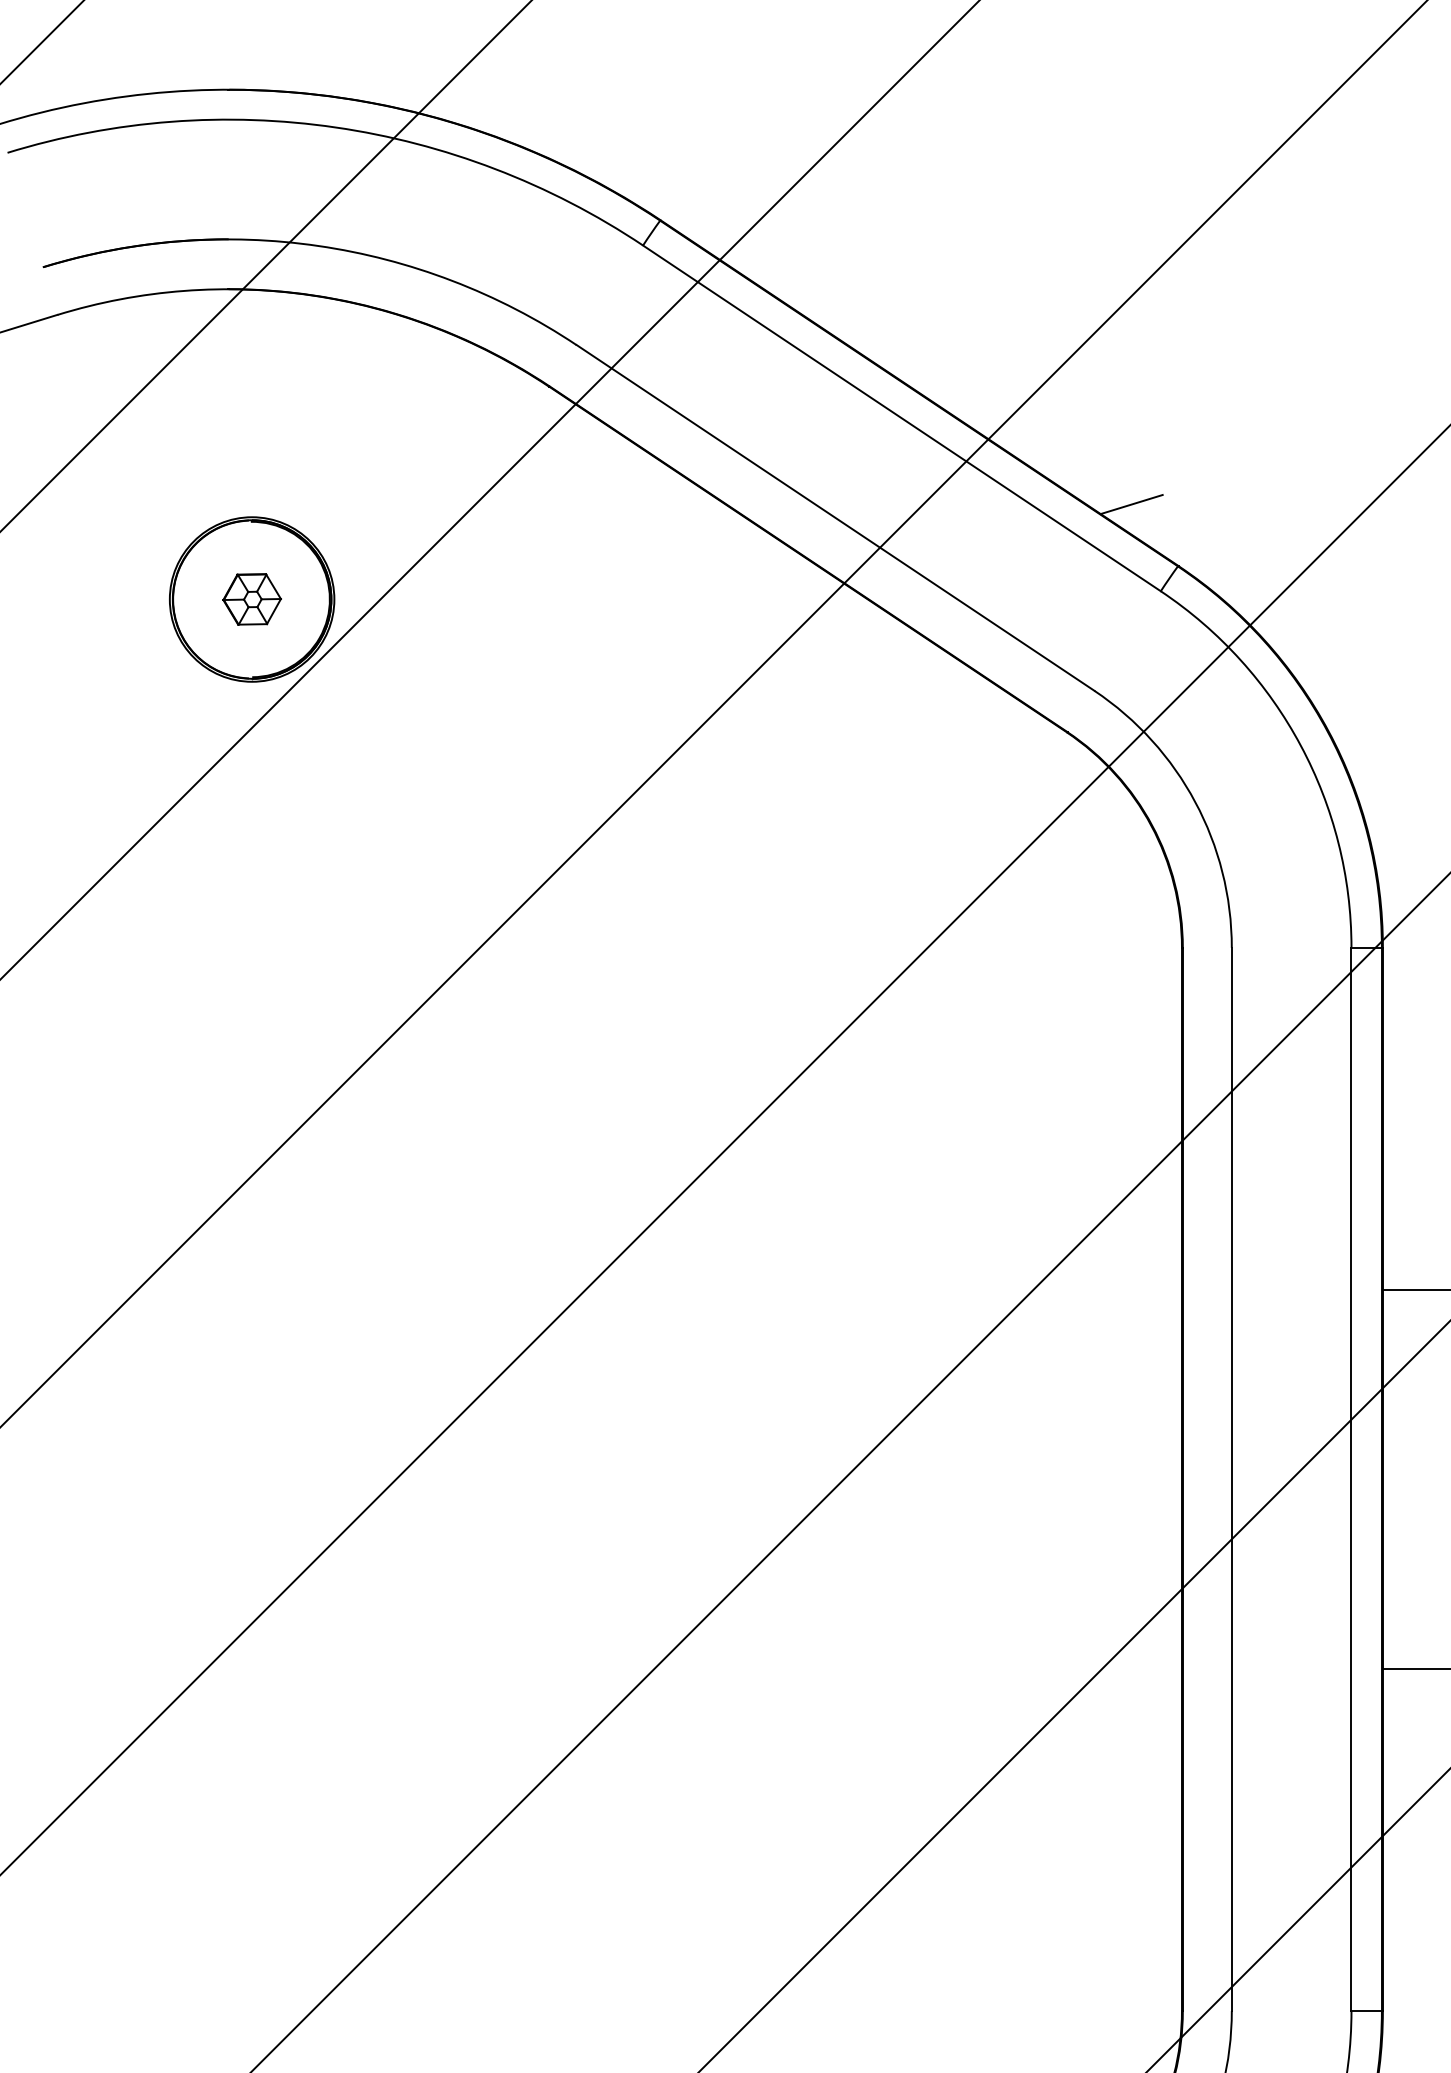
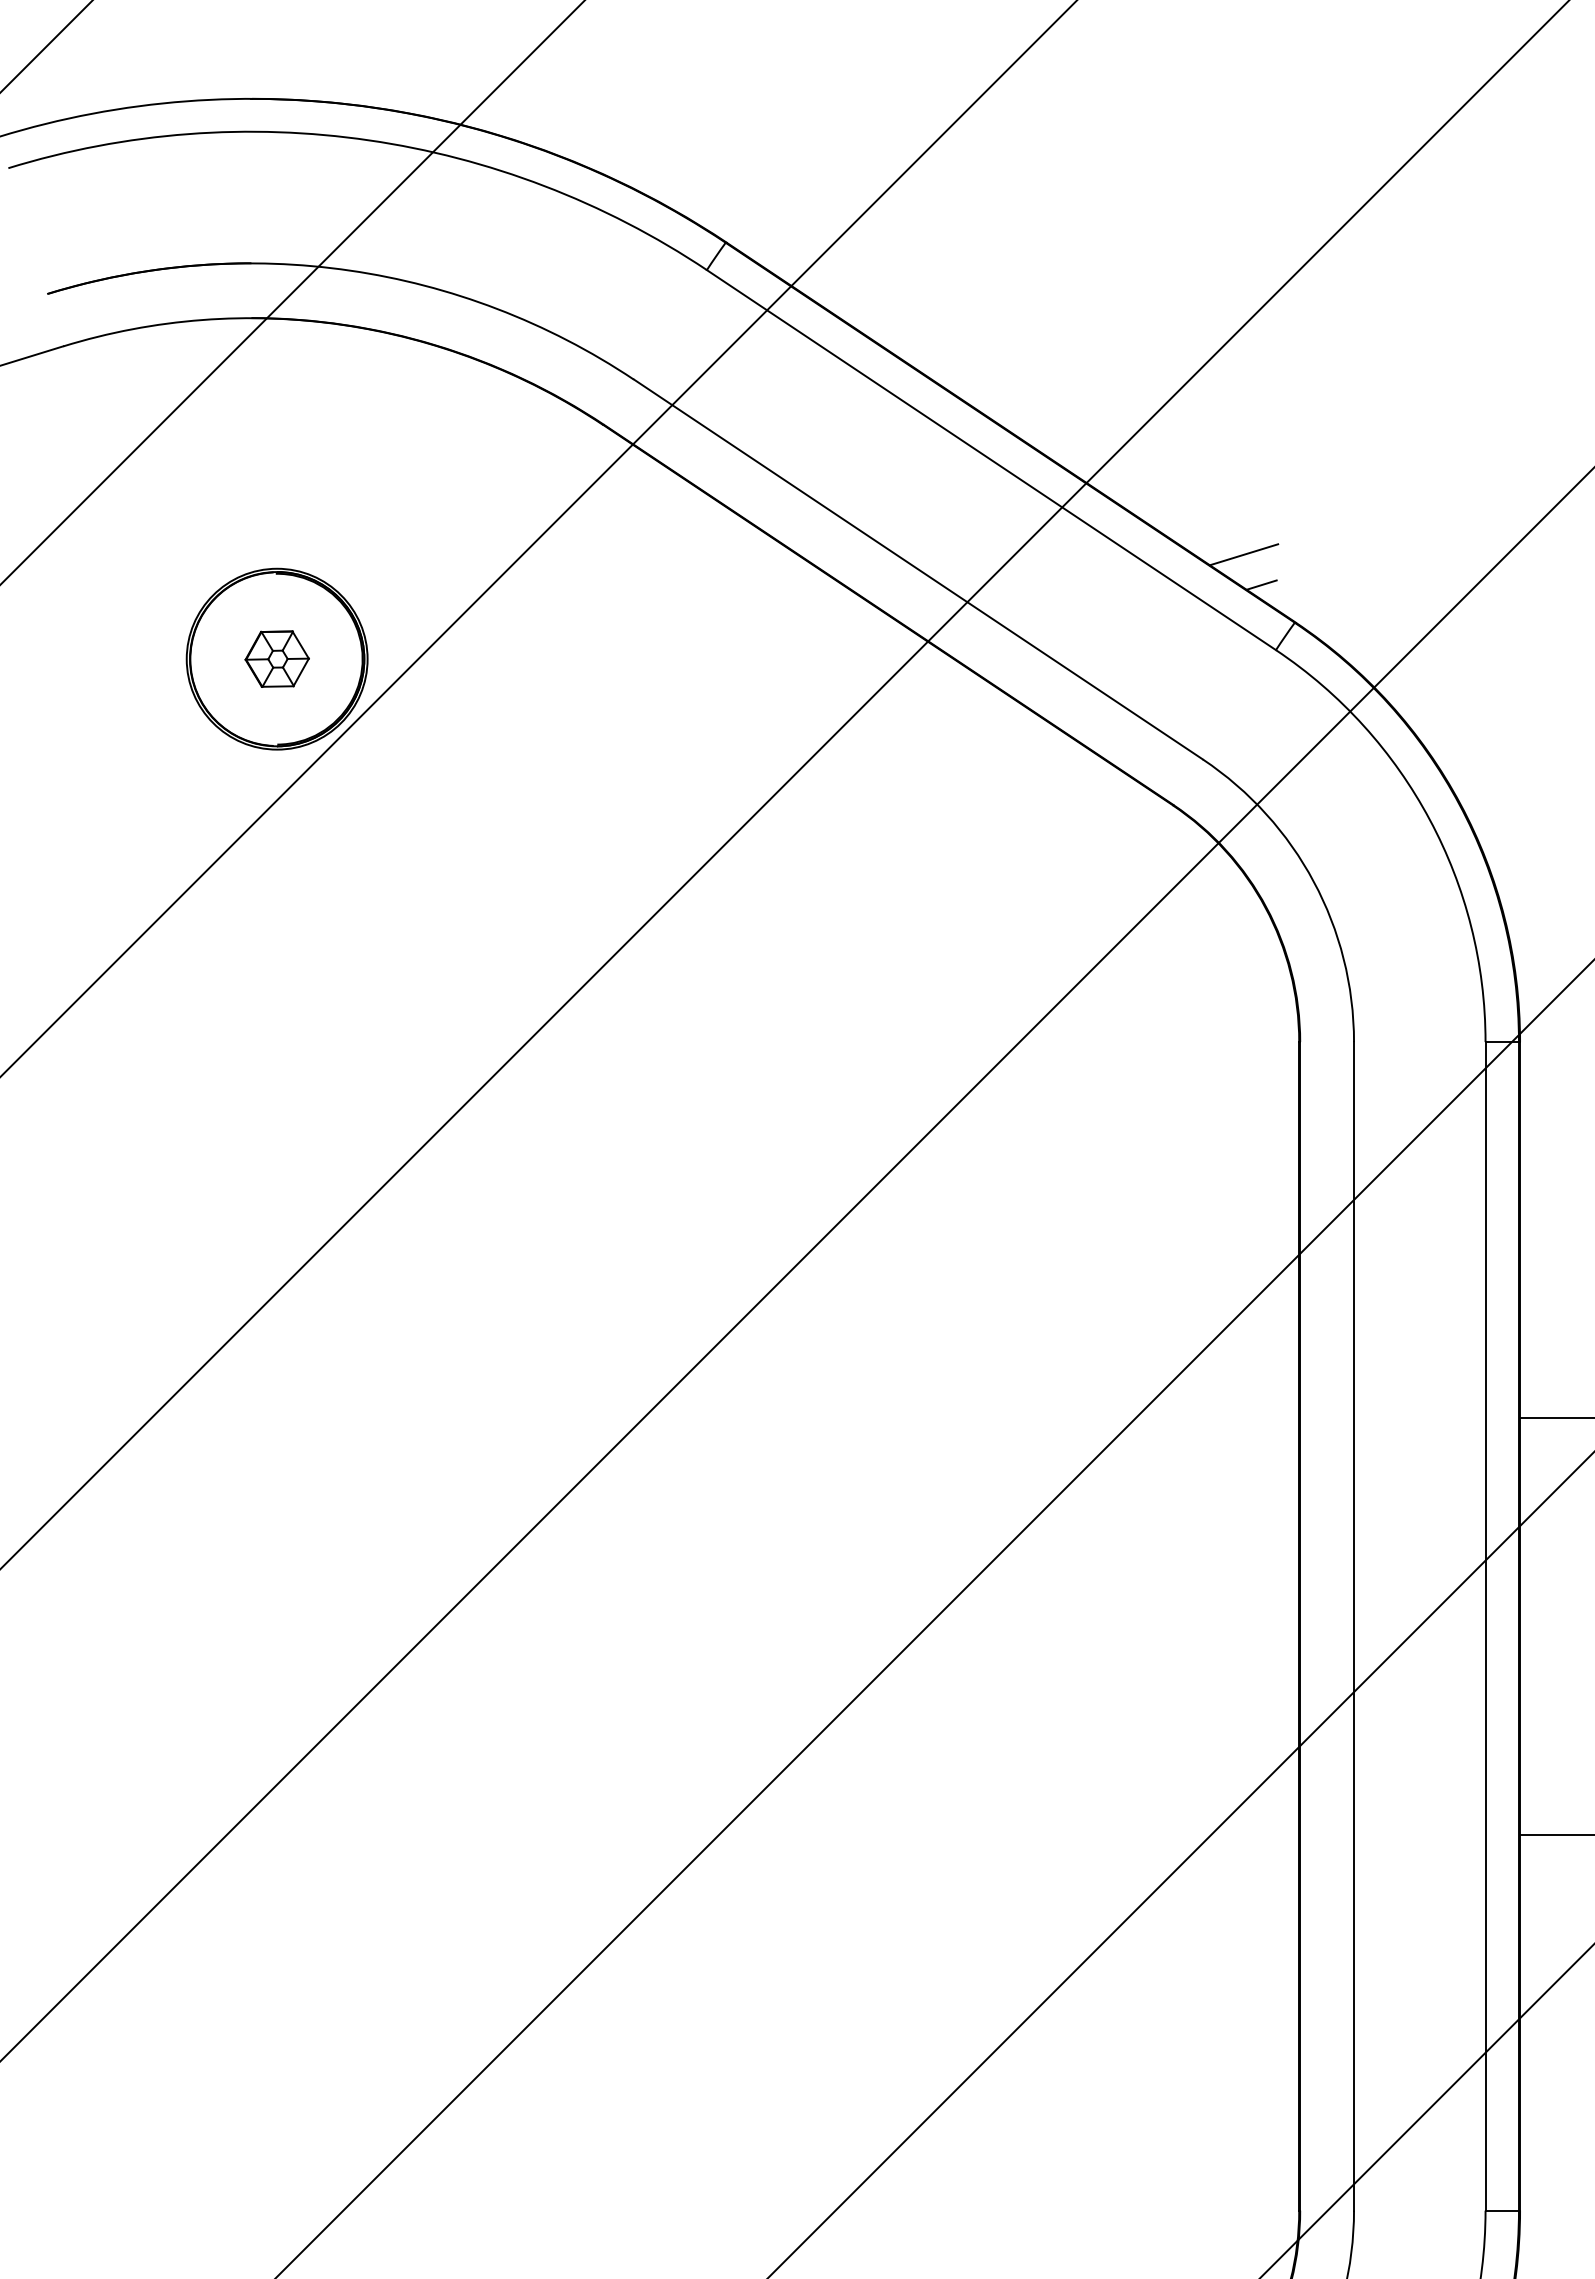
line: (1147, 532) -> (1261, 585), added

